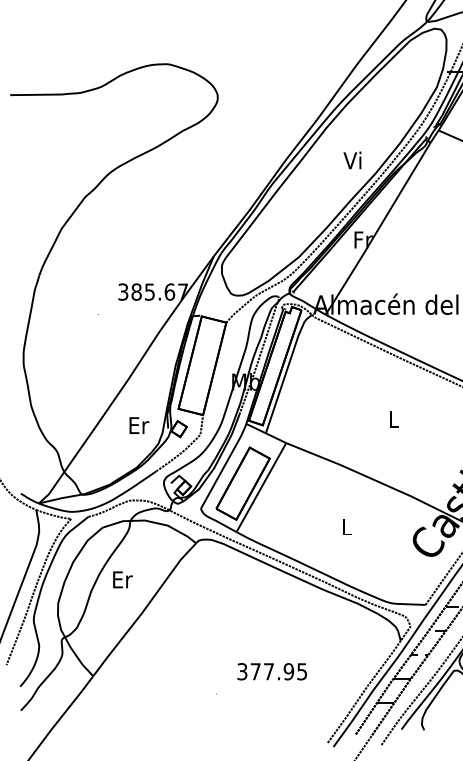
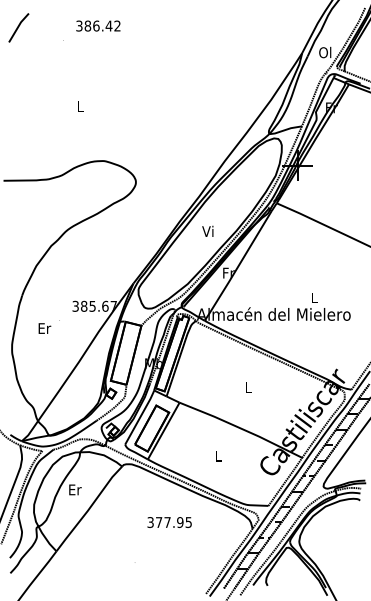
text: (351, 158) -> (207, 230), moved
text: (138, 425) -> (44, 328), moved
text: (271, 671) -> (169, 522), moved

